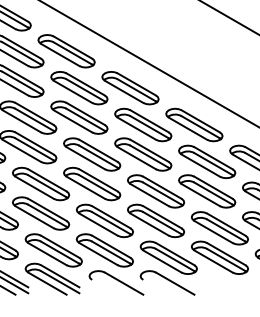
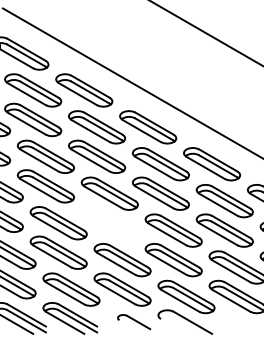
part: (91, 184) -> (109, 223), removed
part: (115, 282) -> (133, 321), size x0.6

